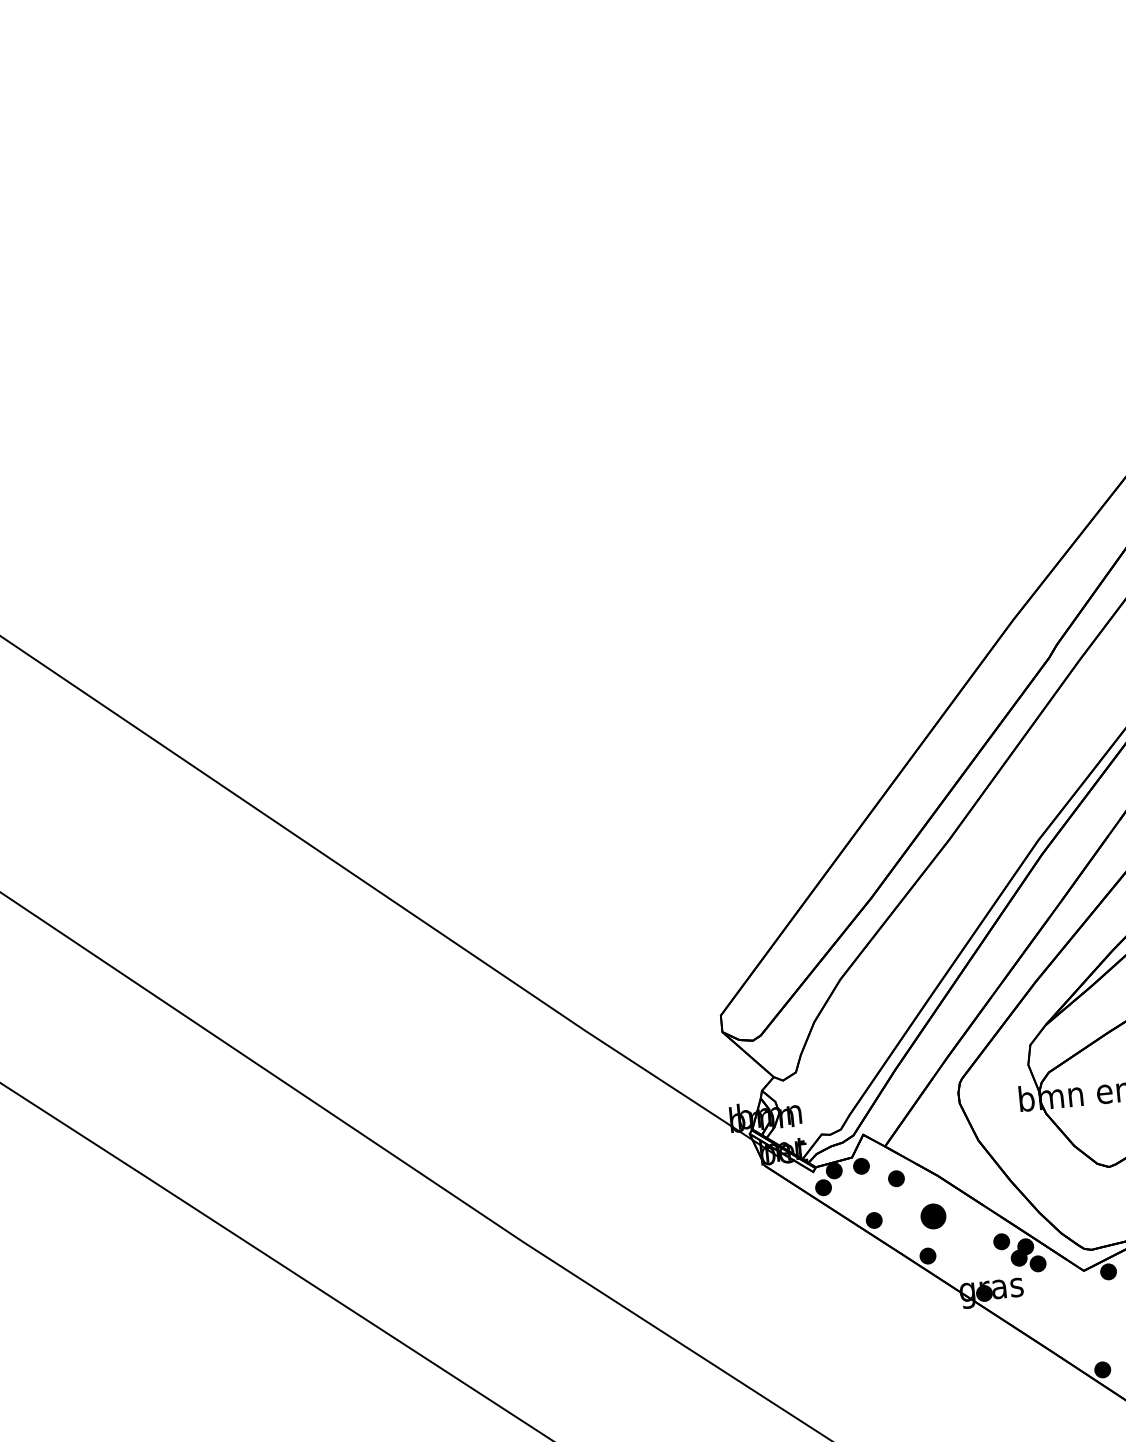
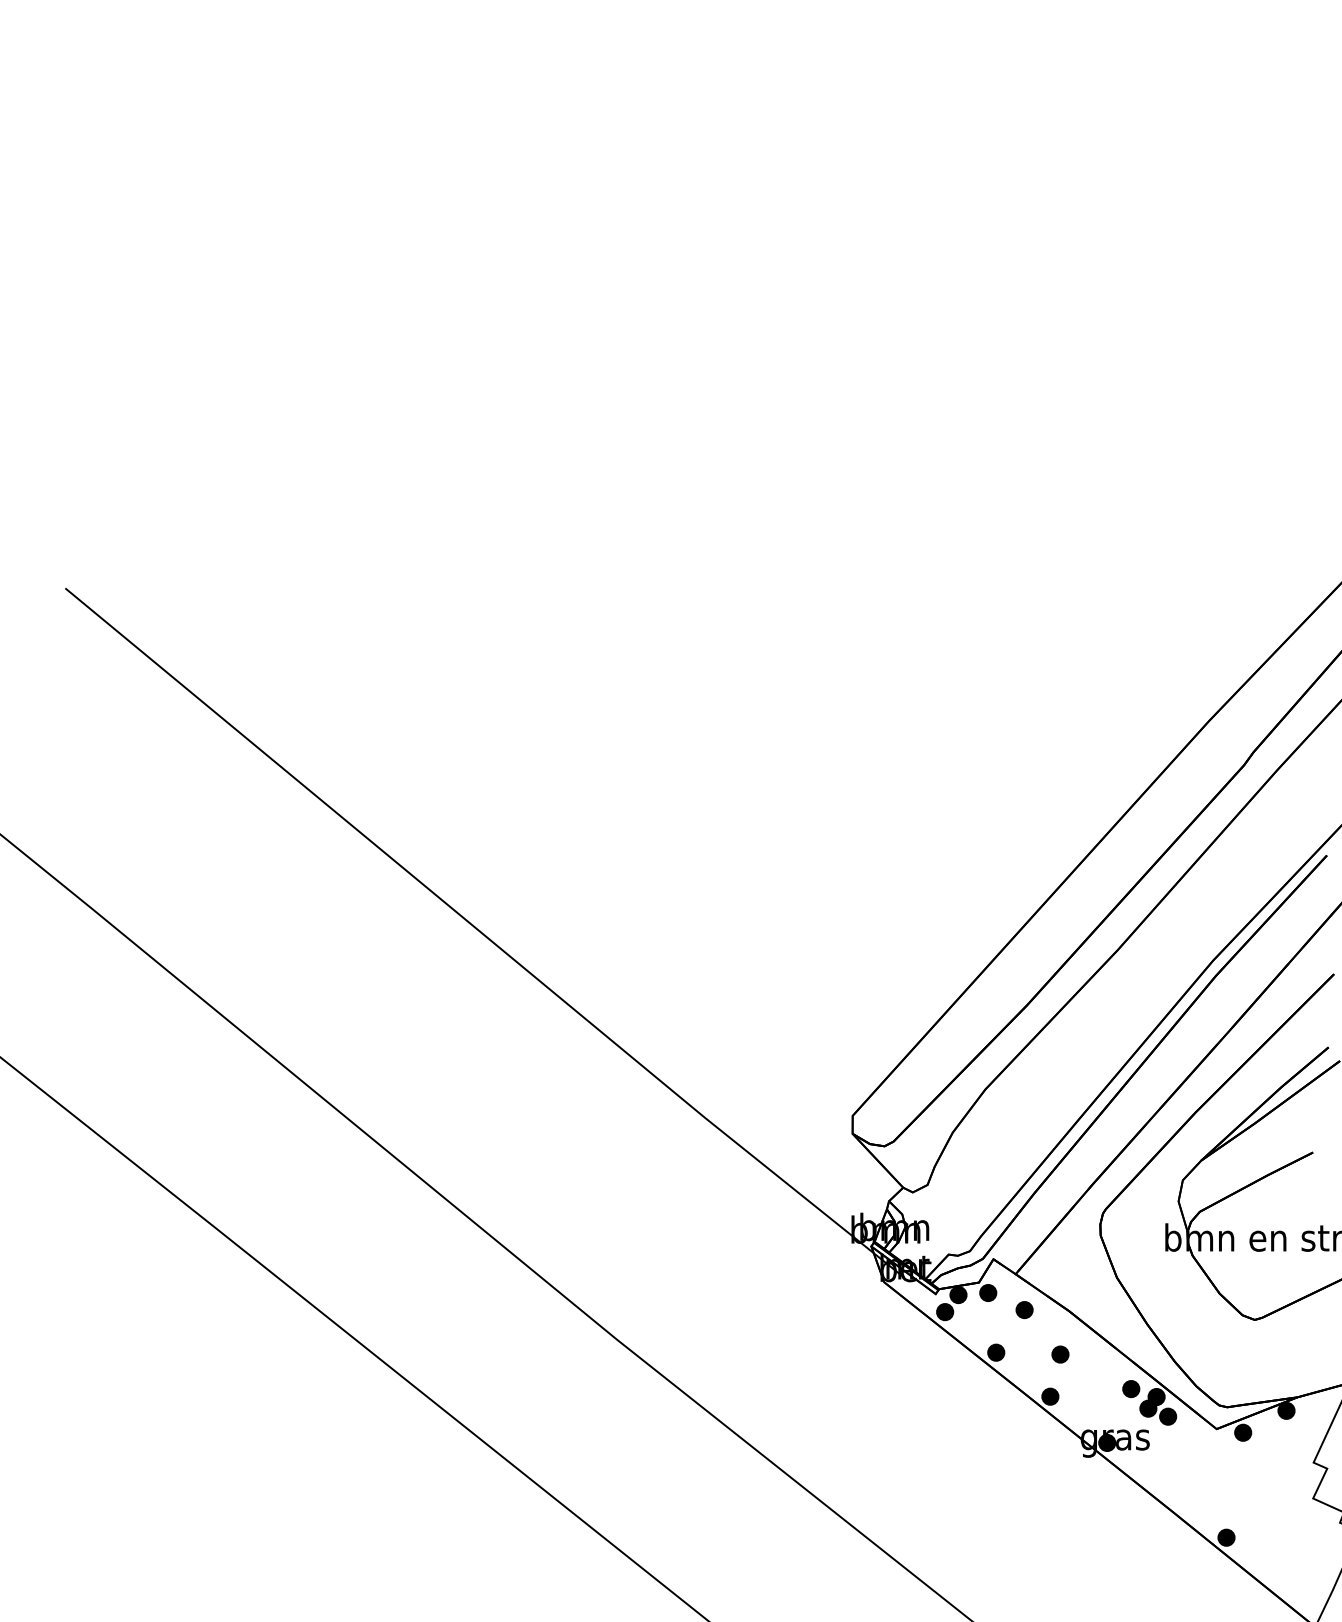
part: (933, 1216) -> (1060, 1354), size x0.62

